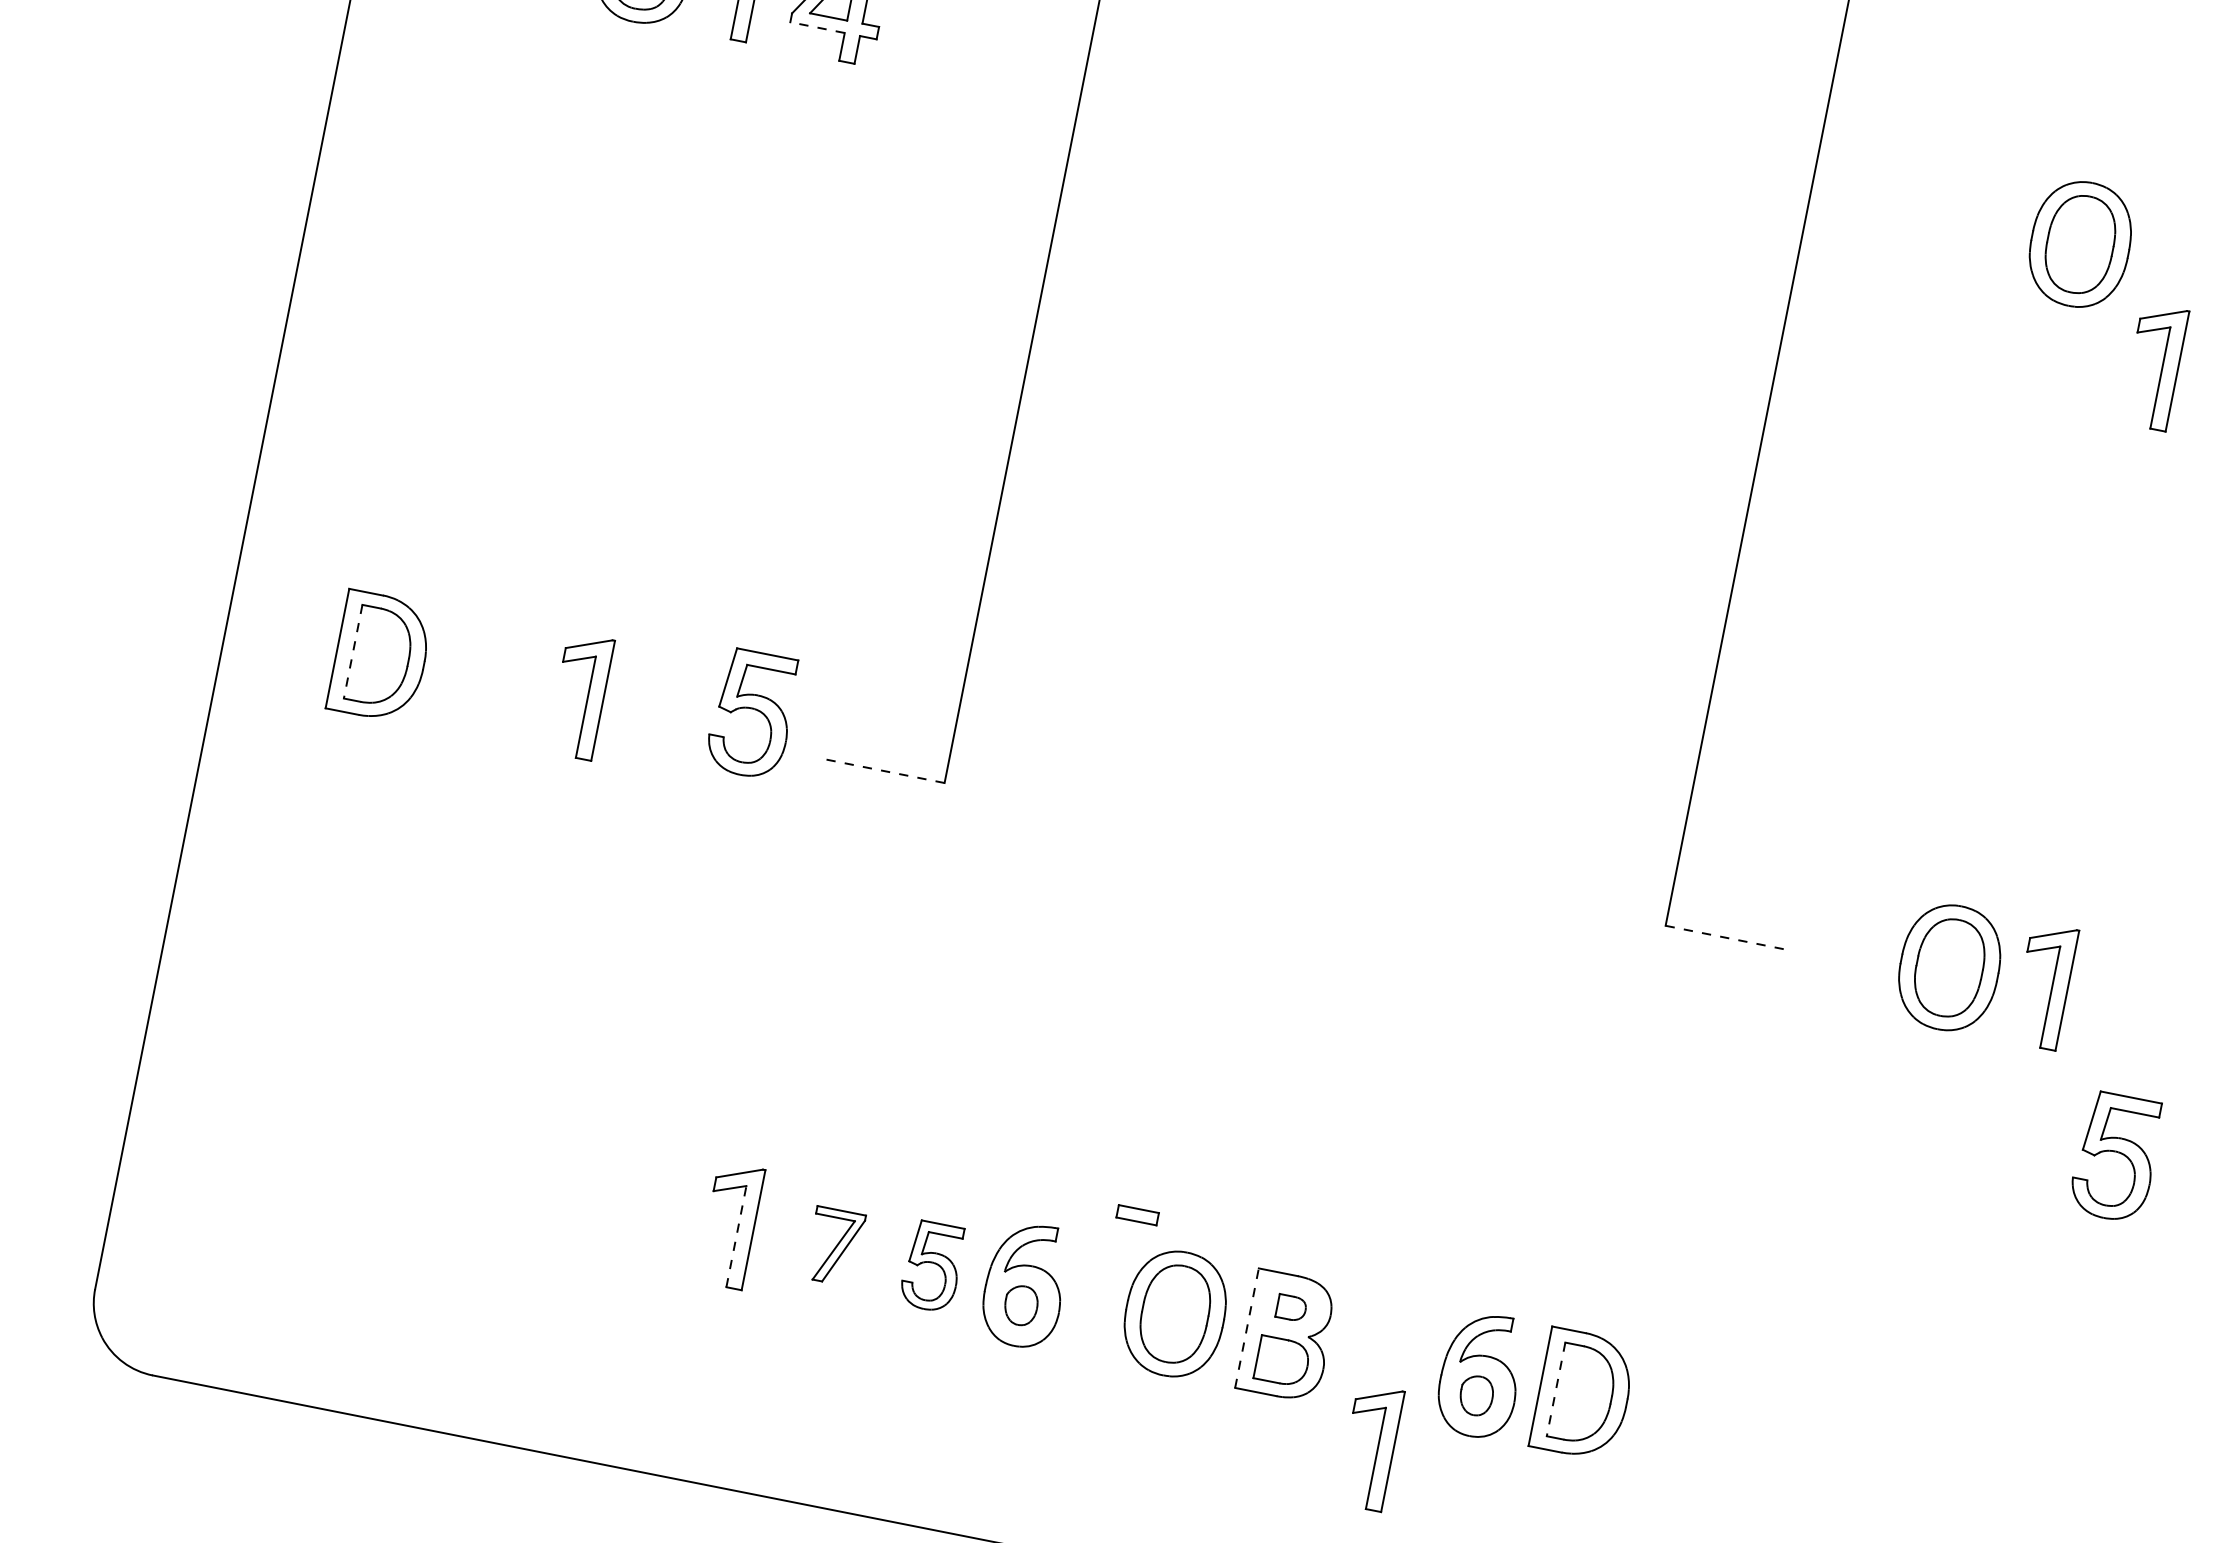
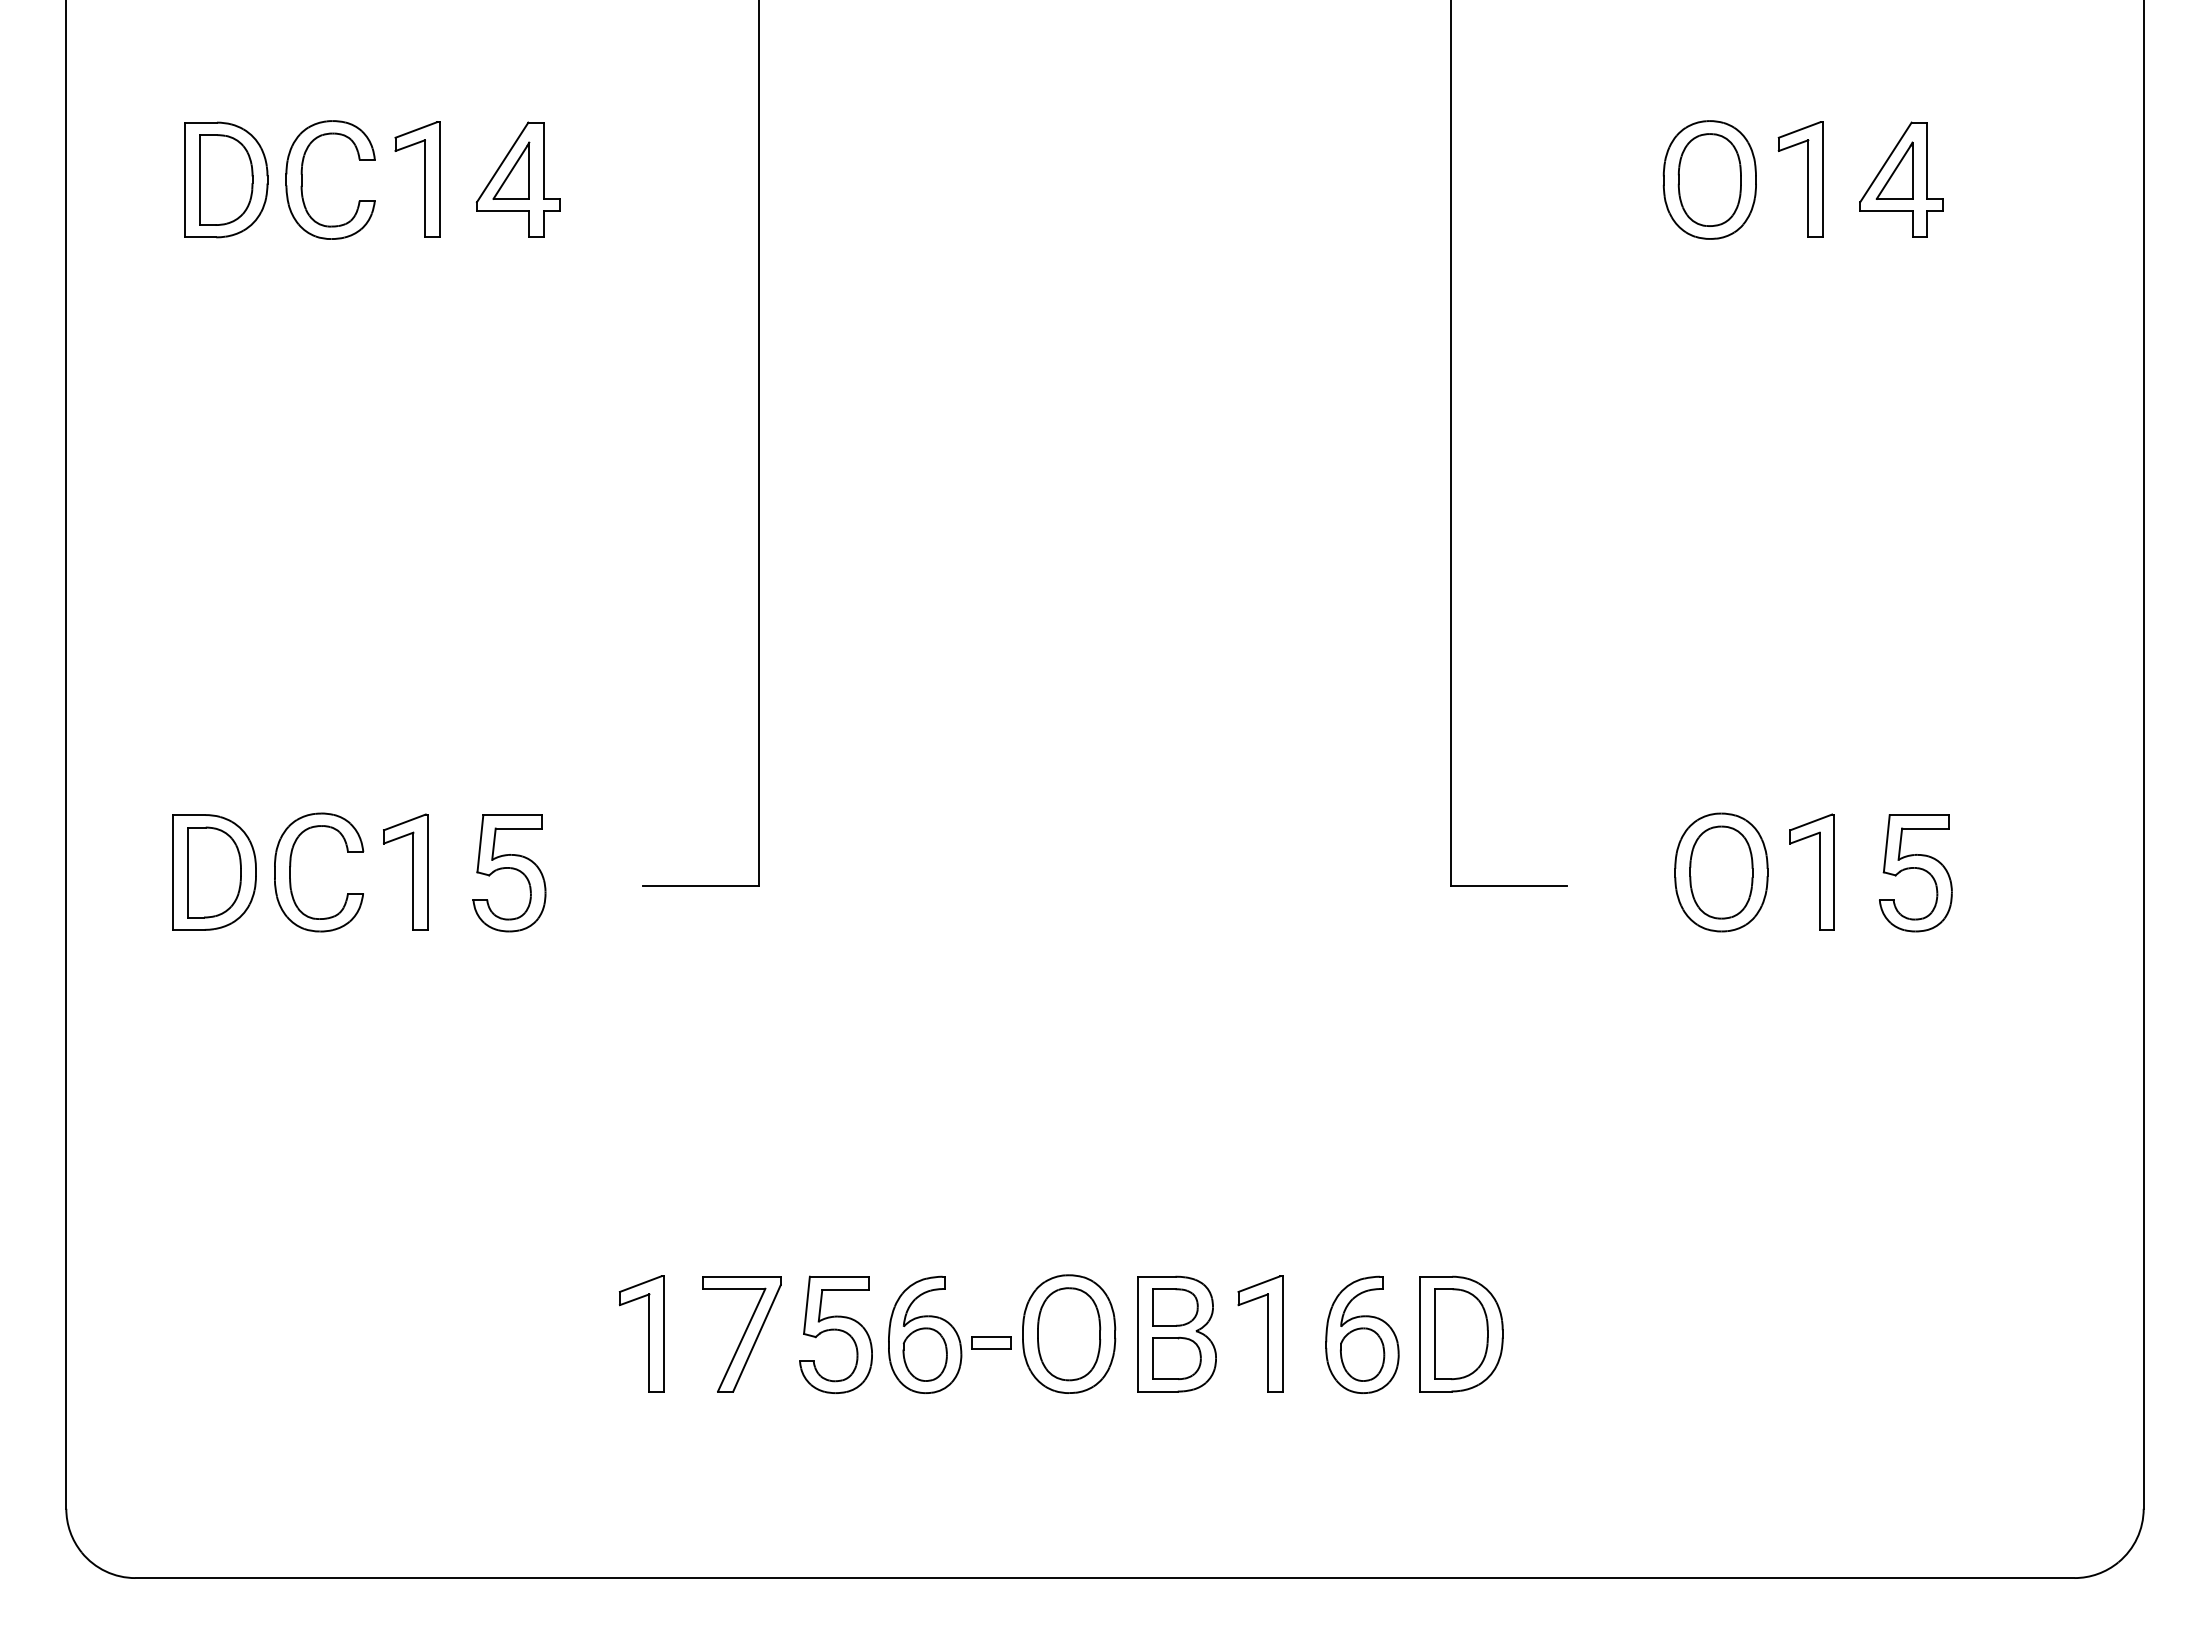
line: (817, 27) -> (502, 210), dashed -> solid
part: (2161, 368) -> (1807, 179), moved
line: (353, 651) -> (188, 872), dashed -> solid
part: (462, 666) -> (291, 866), added
part: (752, 714) -> (509, 873), moved
line: (885, 771) -> (701, 885), dashed -> solid
line: (1725, 937) -> (1508, 885), dashed -> solid
part: (2115, 1157) -> (1915, 873), moved
part: (1137, 1214) -> (991, 1342), moved
line: (736, 1236) -> (649, 1342), dashed -> solid
part: (834, 1246) -> (741, 1334), size x1.67
part: (931, 1266) -> (835, 1334), size x1.43
part: (1020, 1305) -> (924, 1354), size x1.43
part: (1291, 1308) -> (1175, 1307), size x1.67
line: (1246, 1327) -> (1137, 1333), dashed -> solid
line: (1555, 1389) -> (1434, 1334), dashed -> solid
part: (1476, 1395) -> (1362, 1354), size x1.43
part: (1377, 1448) -> (1267, 1333), moved

